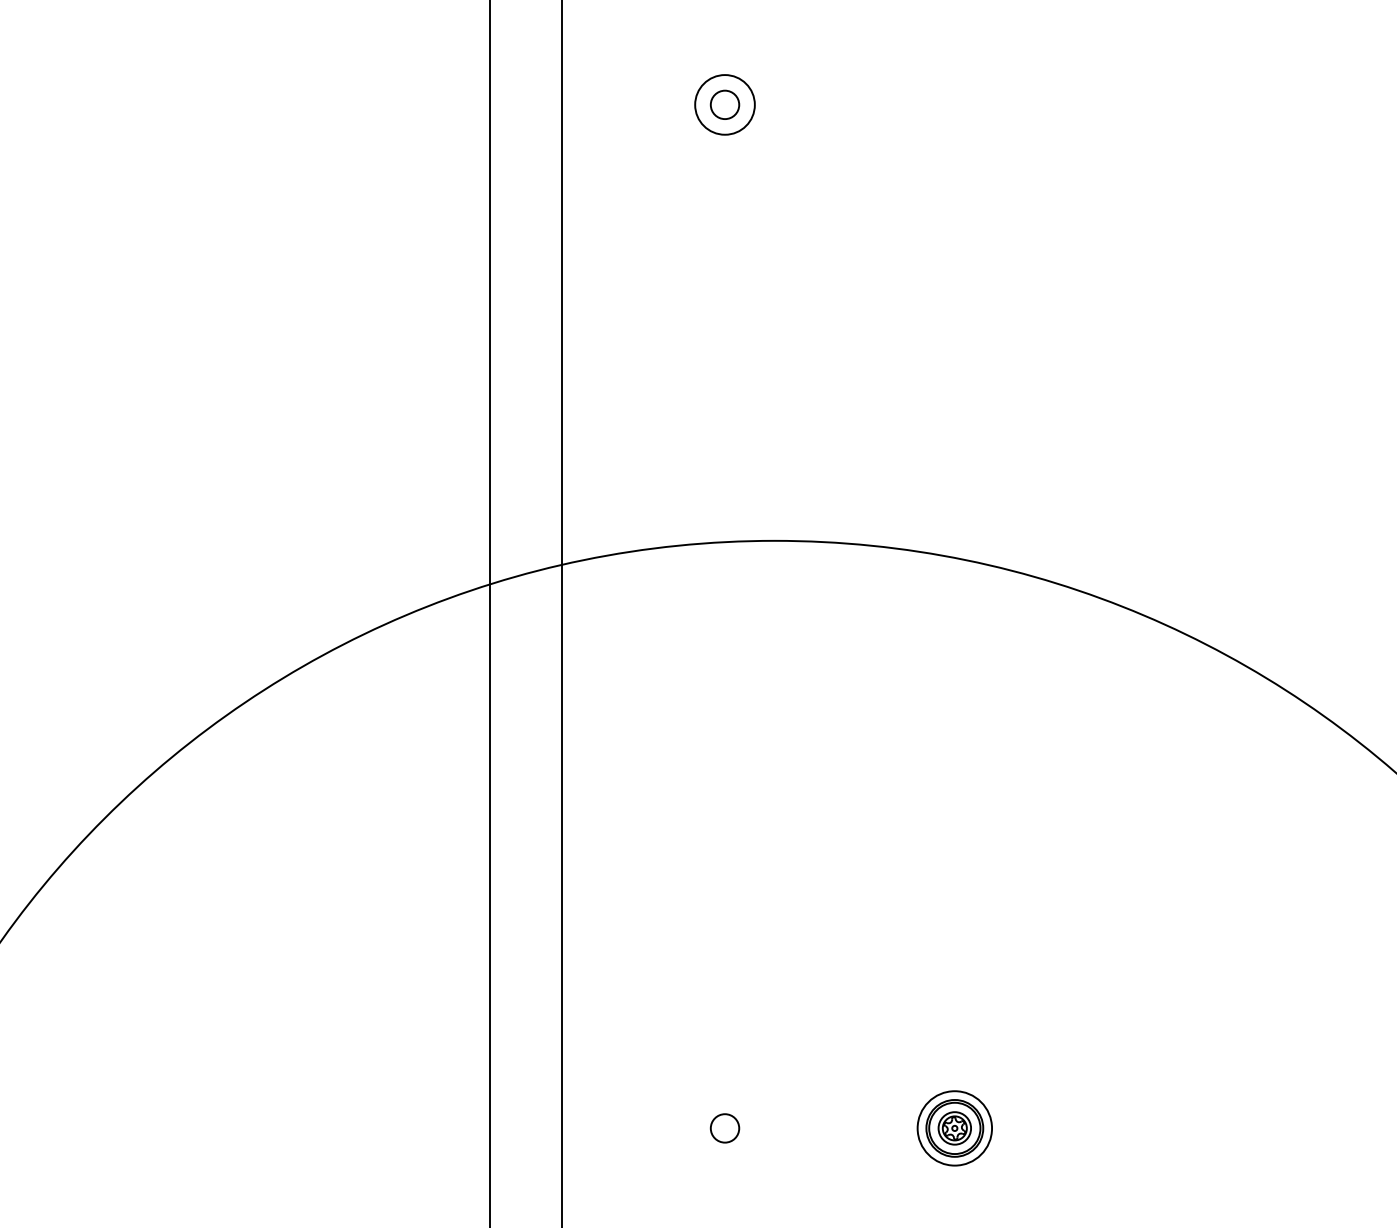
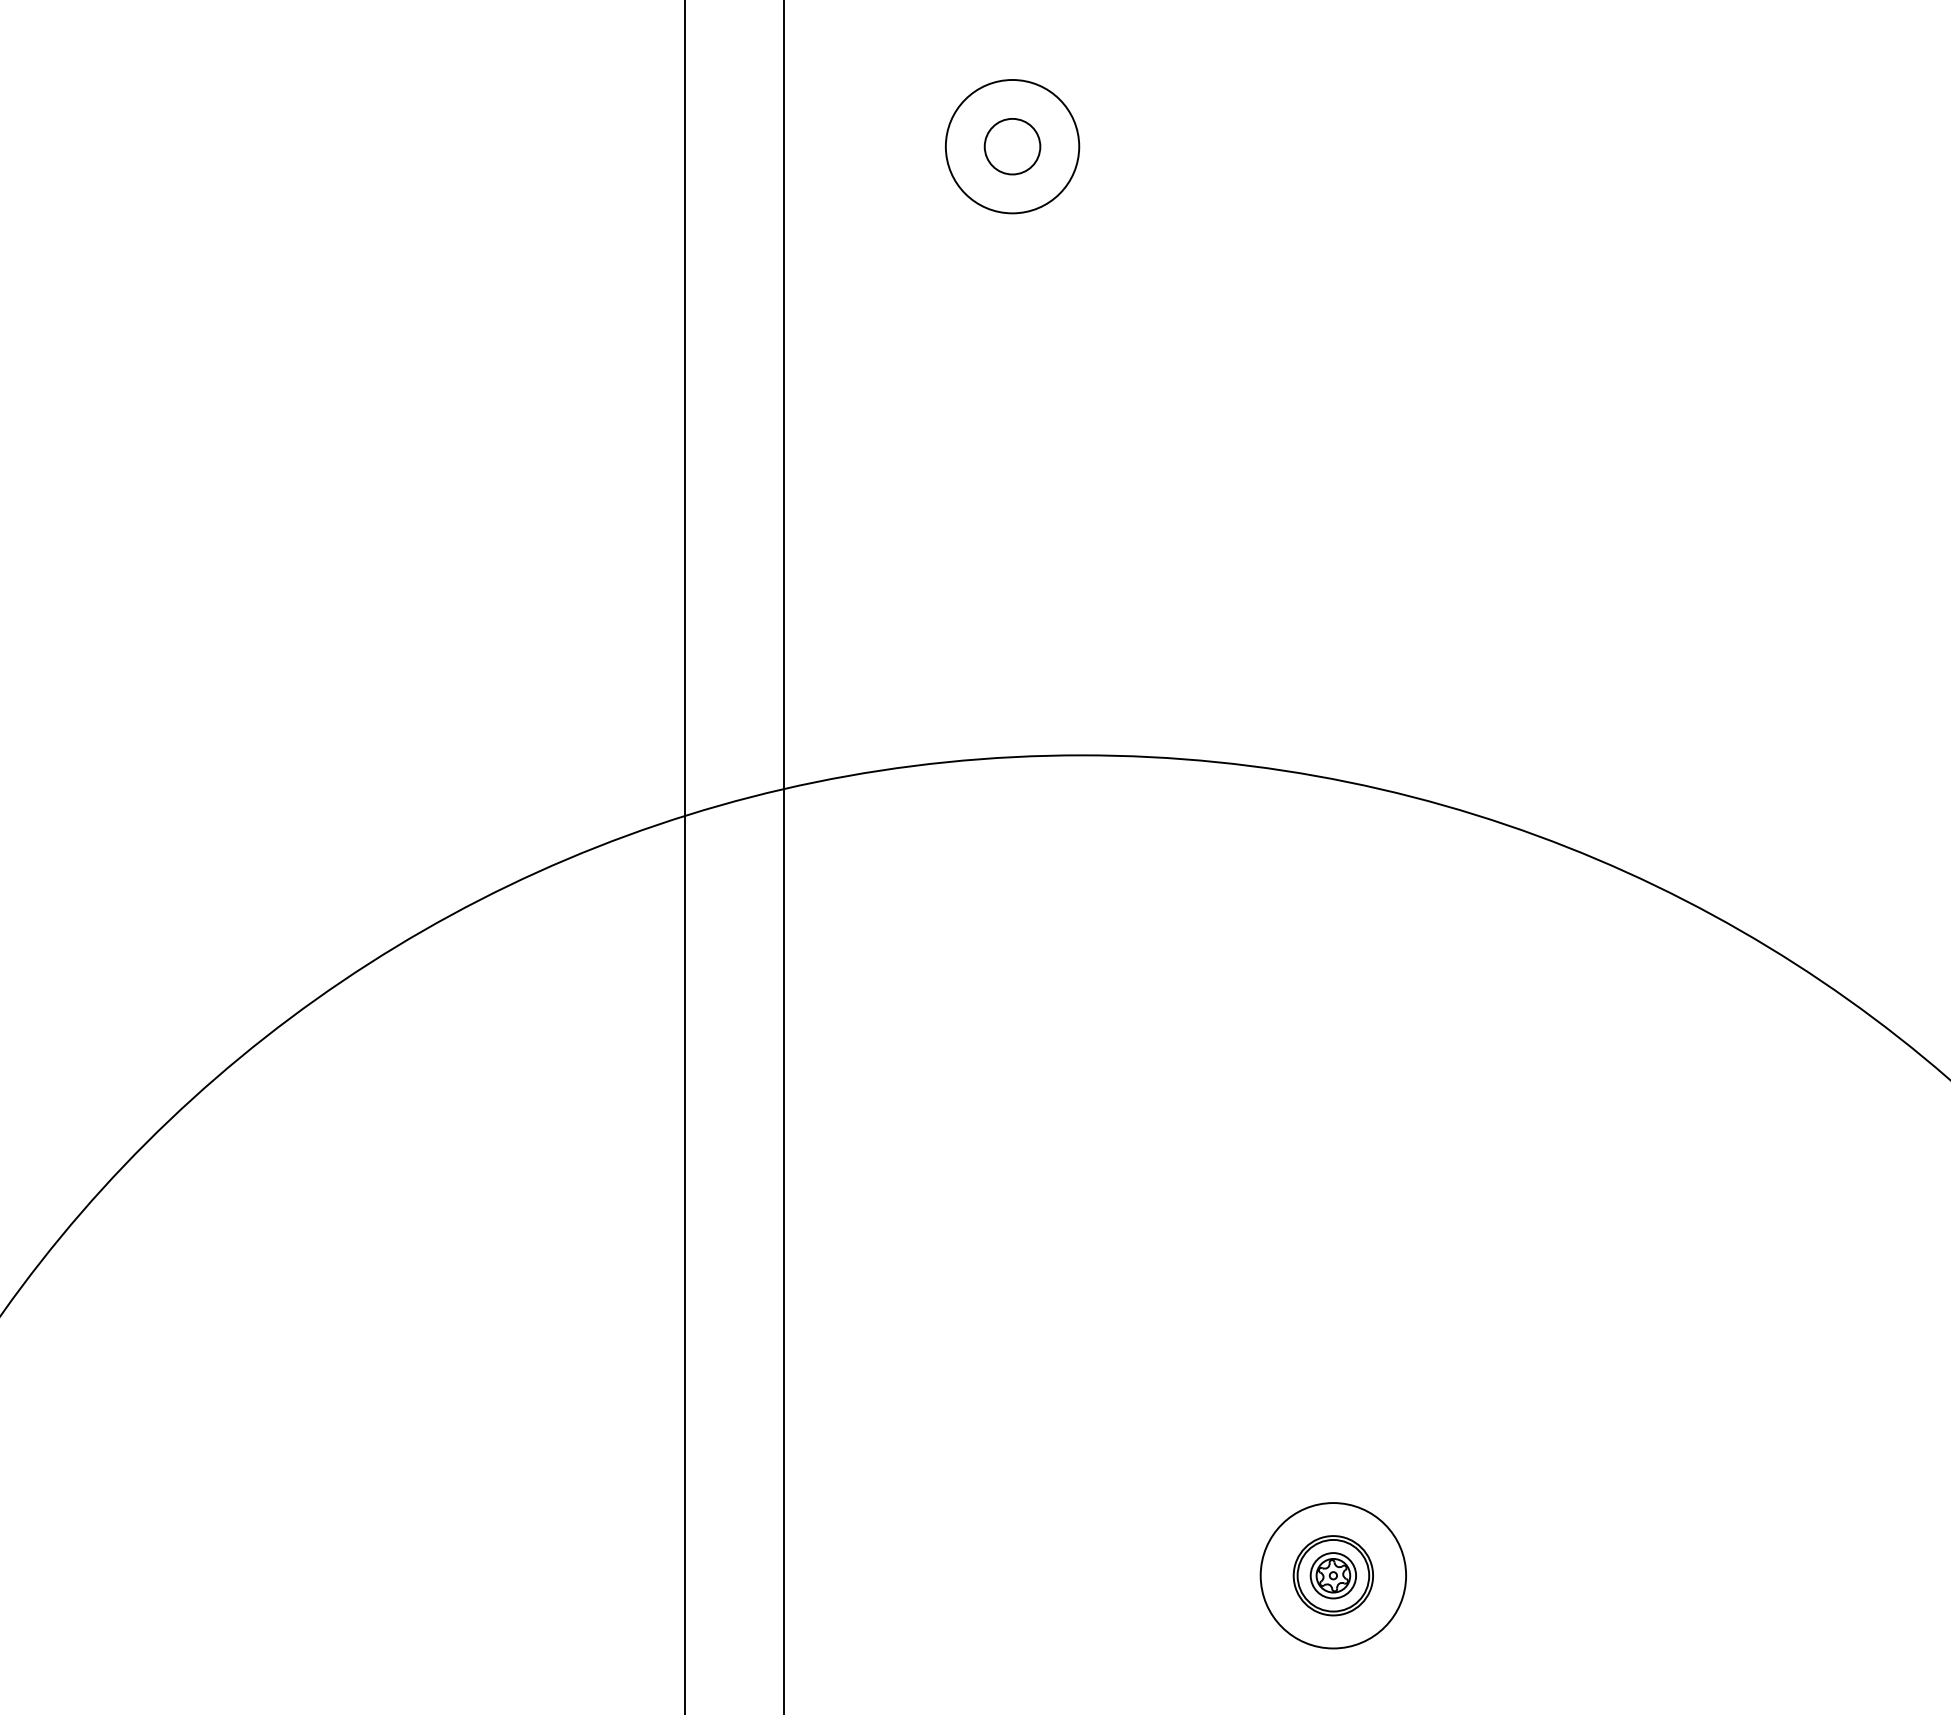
circle: (724, 104) -> (1012, 146), size x1.4
circle: (724, 104) -> (1012, 146), size x1.6
circle: (724, 1128) -> (1012, 1575), removed
circle: (954, 1128) -> (1333, 1575), size x1.4

